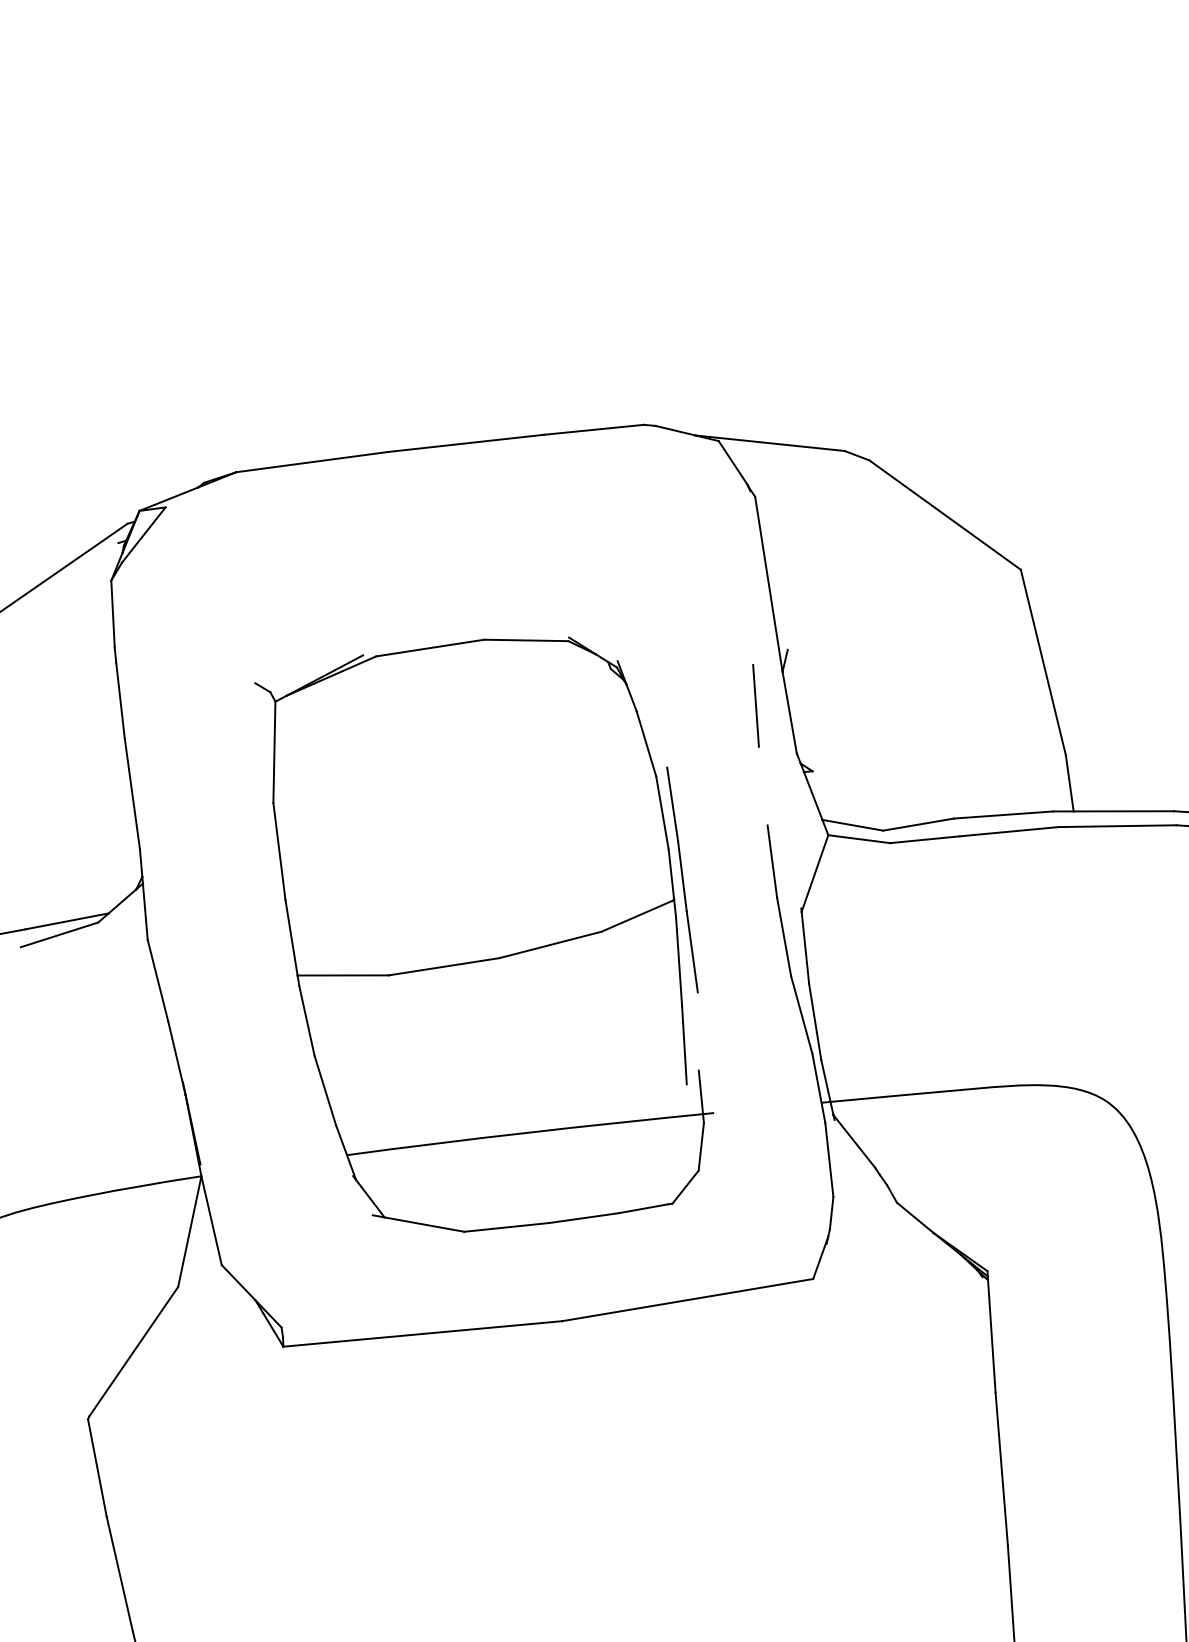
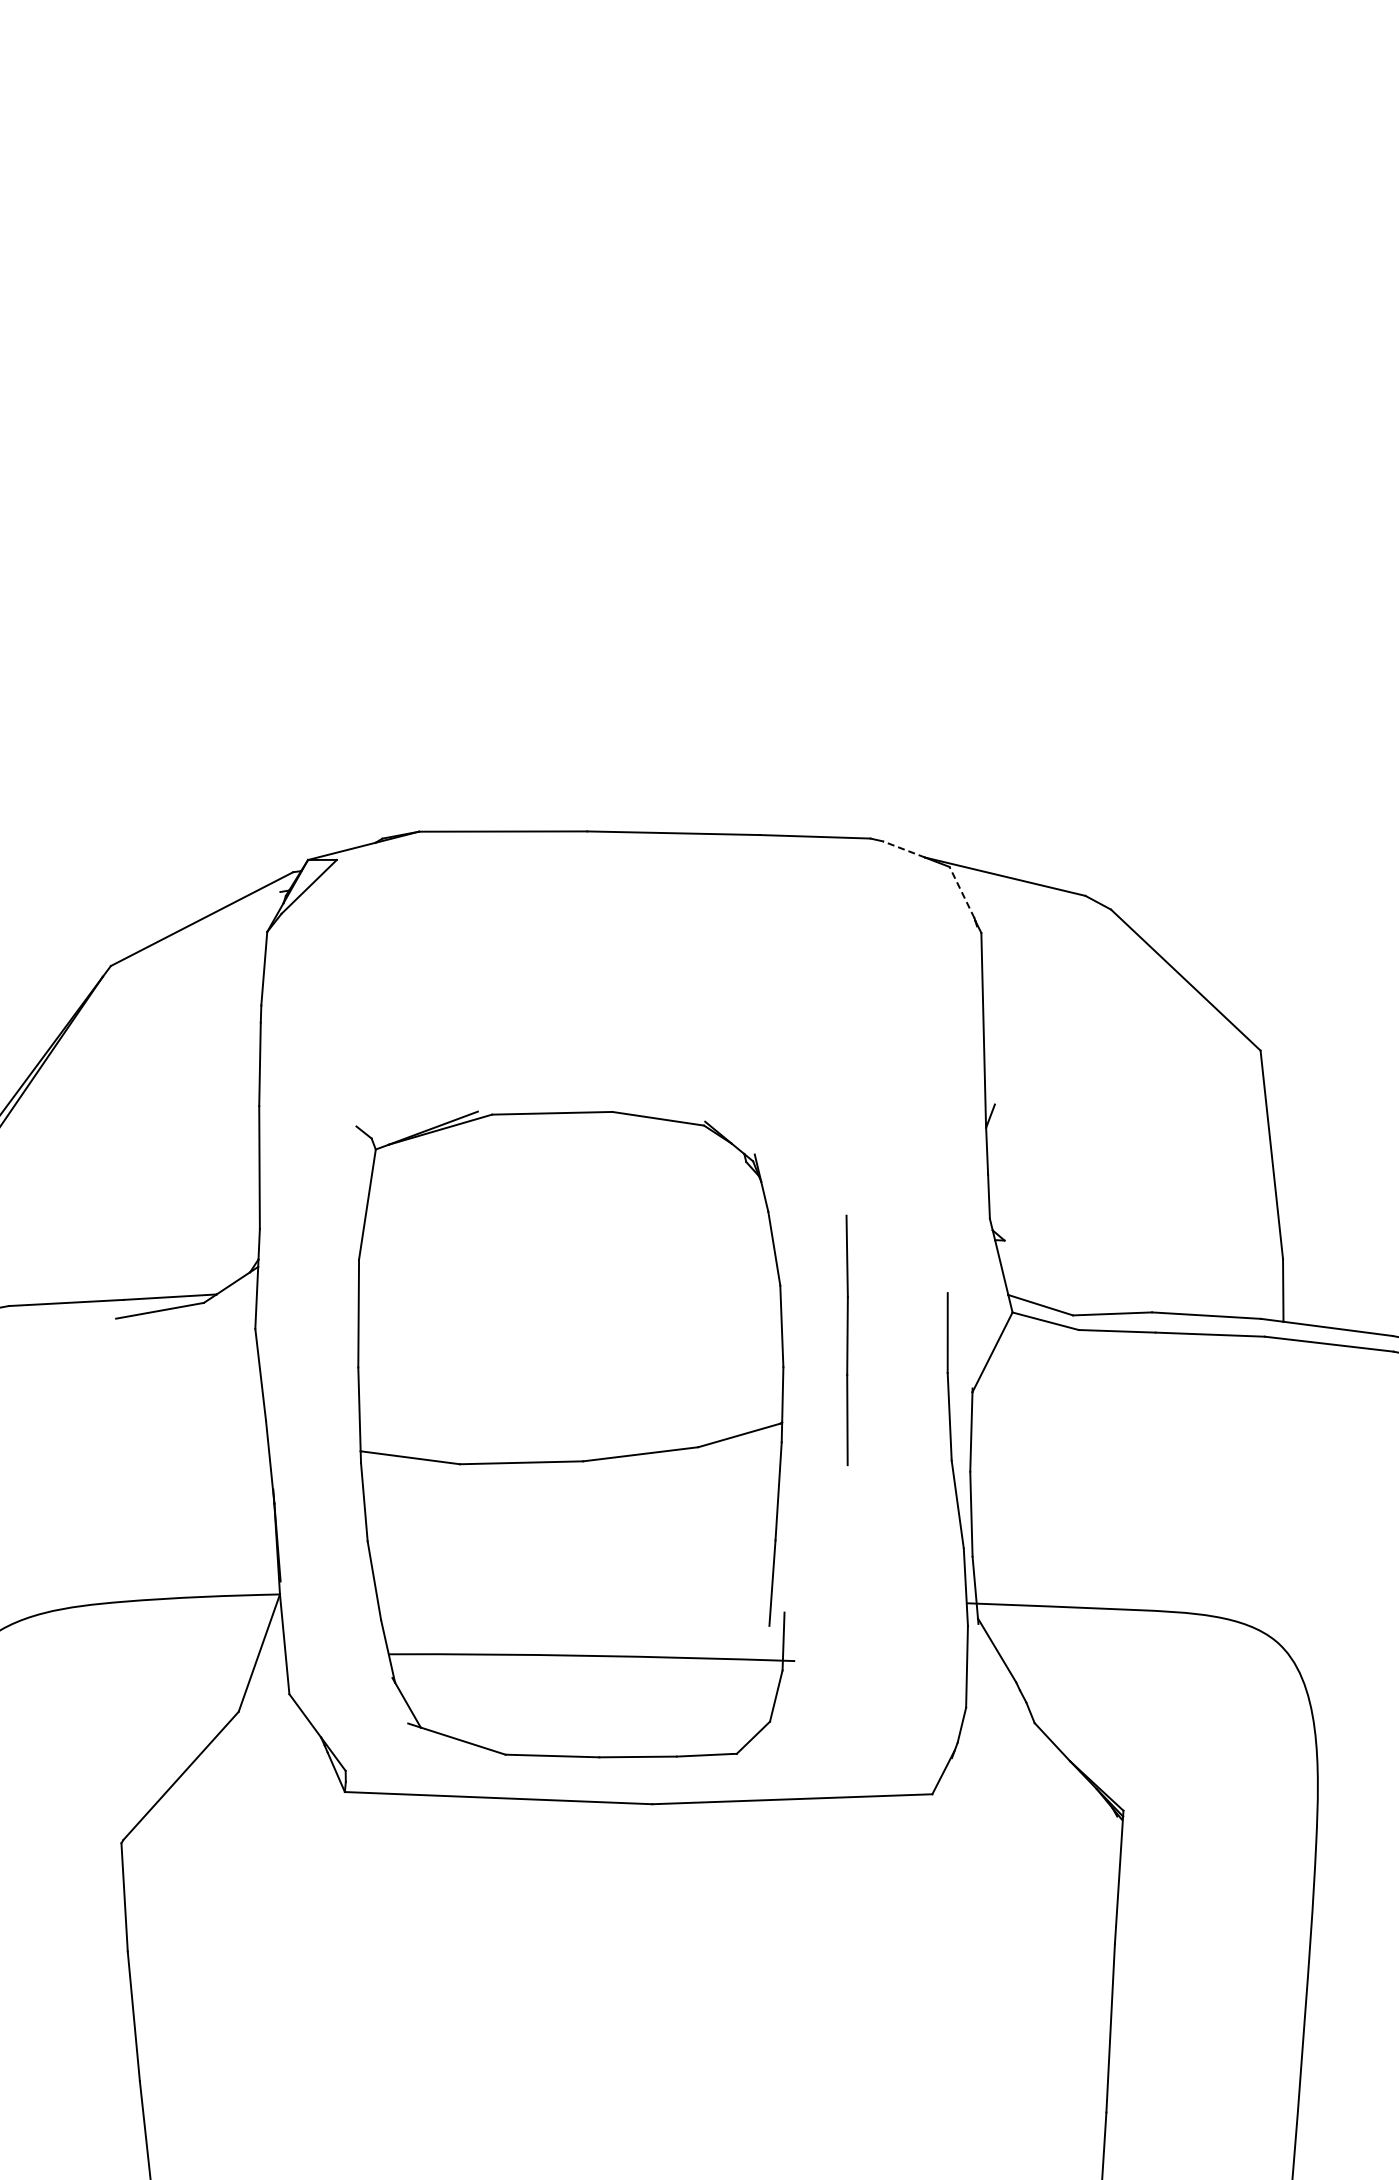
line: (675, 430) -> (904, 849), solid -> dashed
line: (733, 462) -> (962, 892), solid -> dashed
line: (756, 706) -> (952, 1161), removed
part: (489, 934) -> (575, 1434), moved

